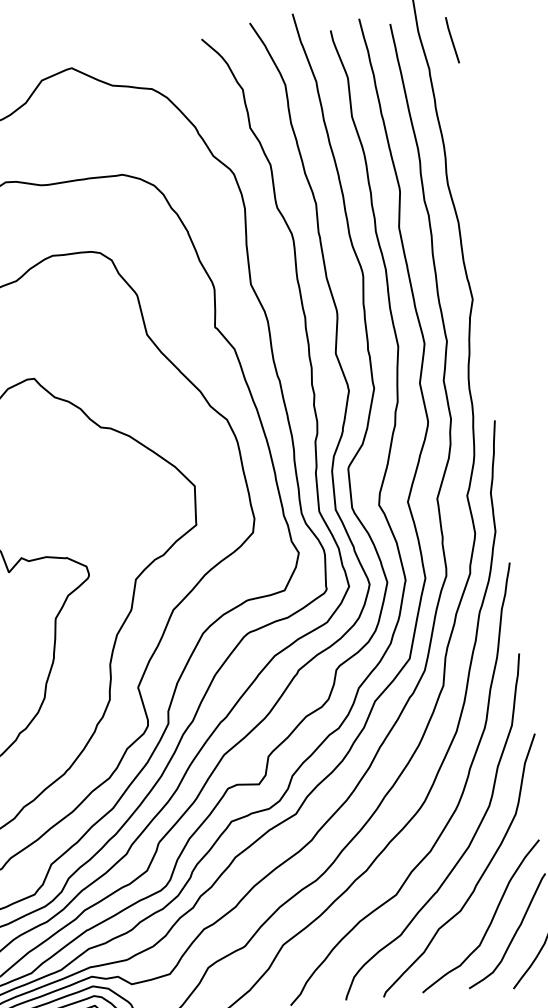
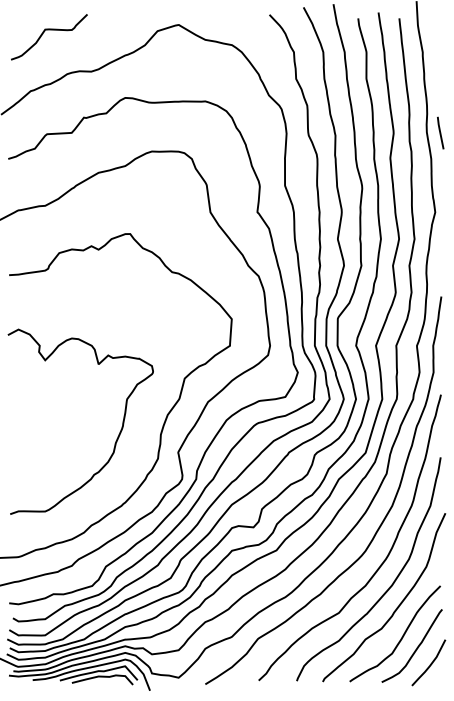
line: (452, 39) -> (440, 132), moved

